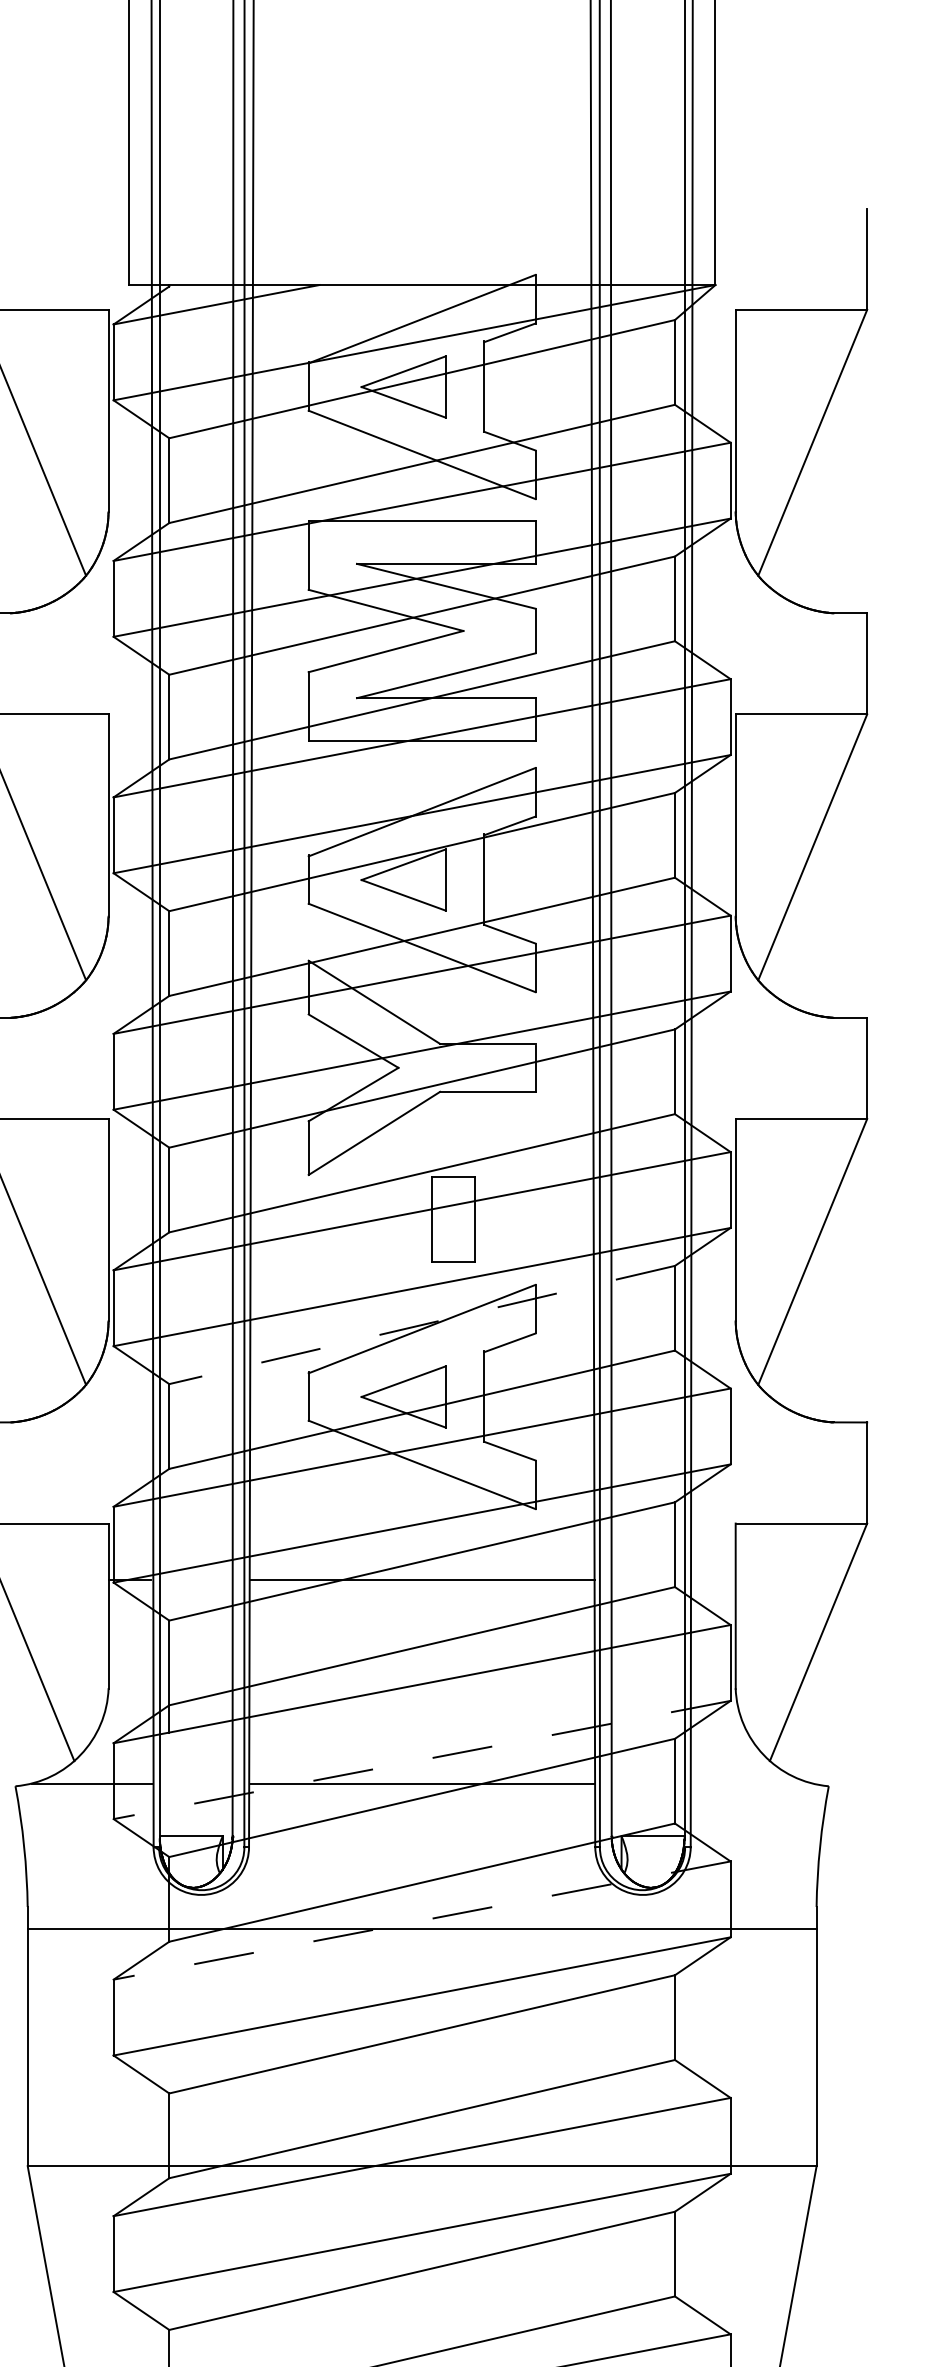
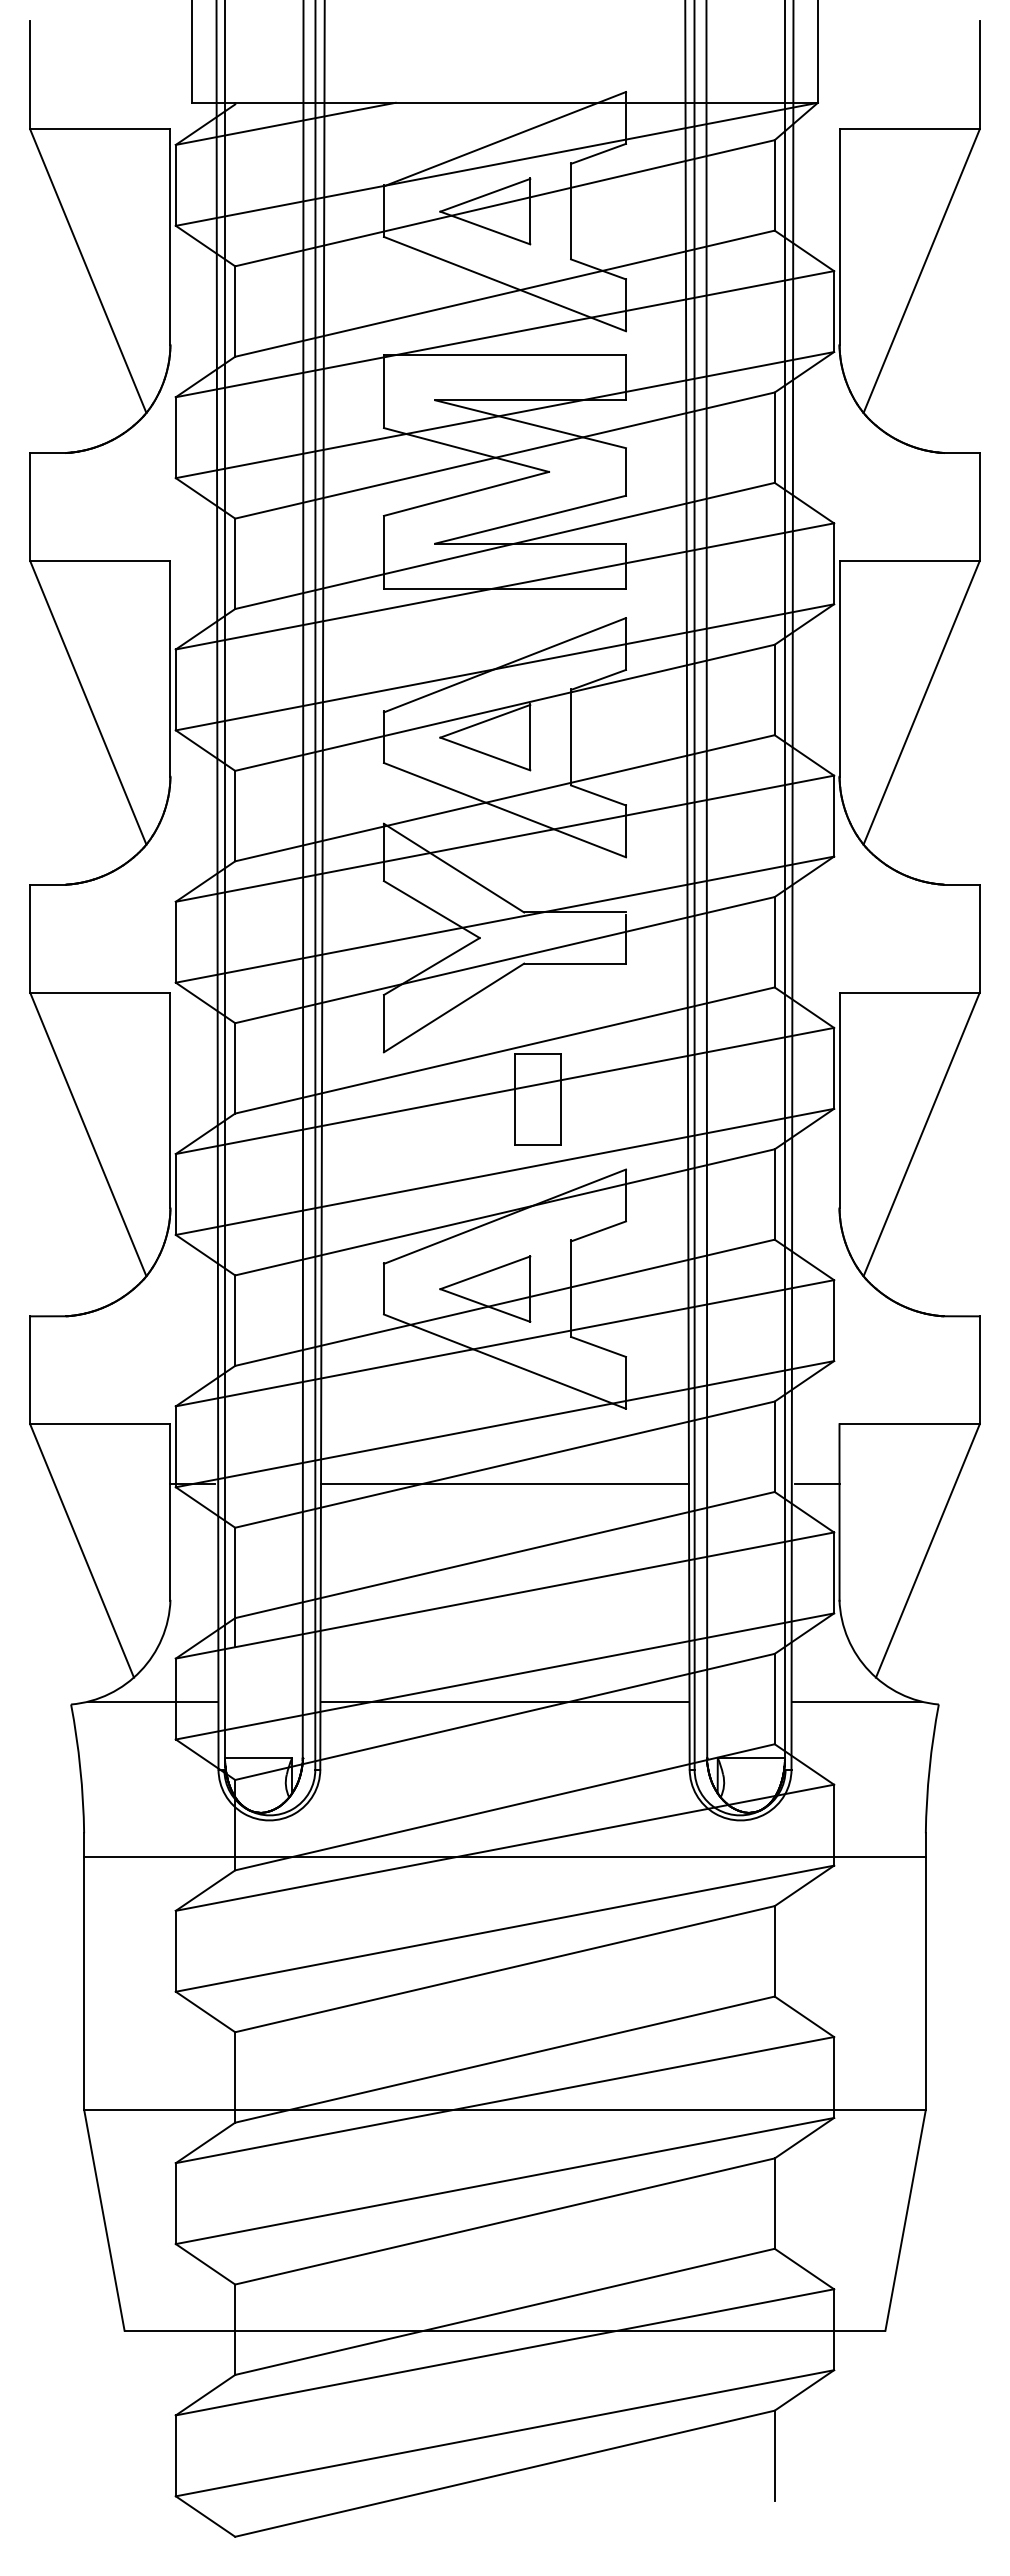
line: (421, 1325) -> (504, 1212), dashed -> solid
line: (714, 1580) -> (816, 1484), added
line: (421, 1760) -> (504, 1676), dashed -> solid
line: (751, 1783) -> (856, 1701), added
line: (421, 1920) -> (504, 1847), dashed -> solid

